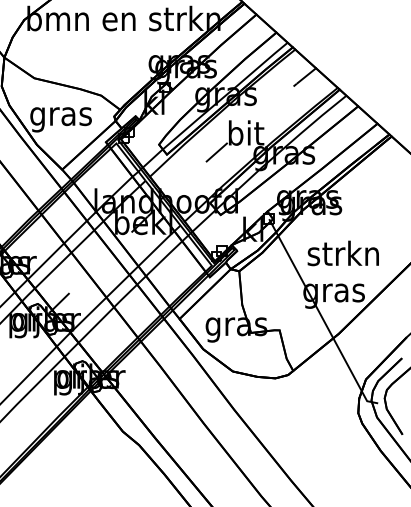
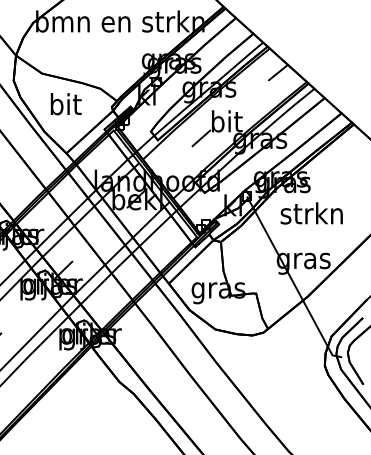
text: (61, 115) -> (65, 106), gras -> bit
text: (343, 253) -> (311, 213), moved

